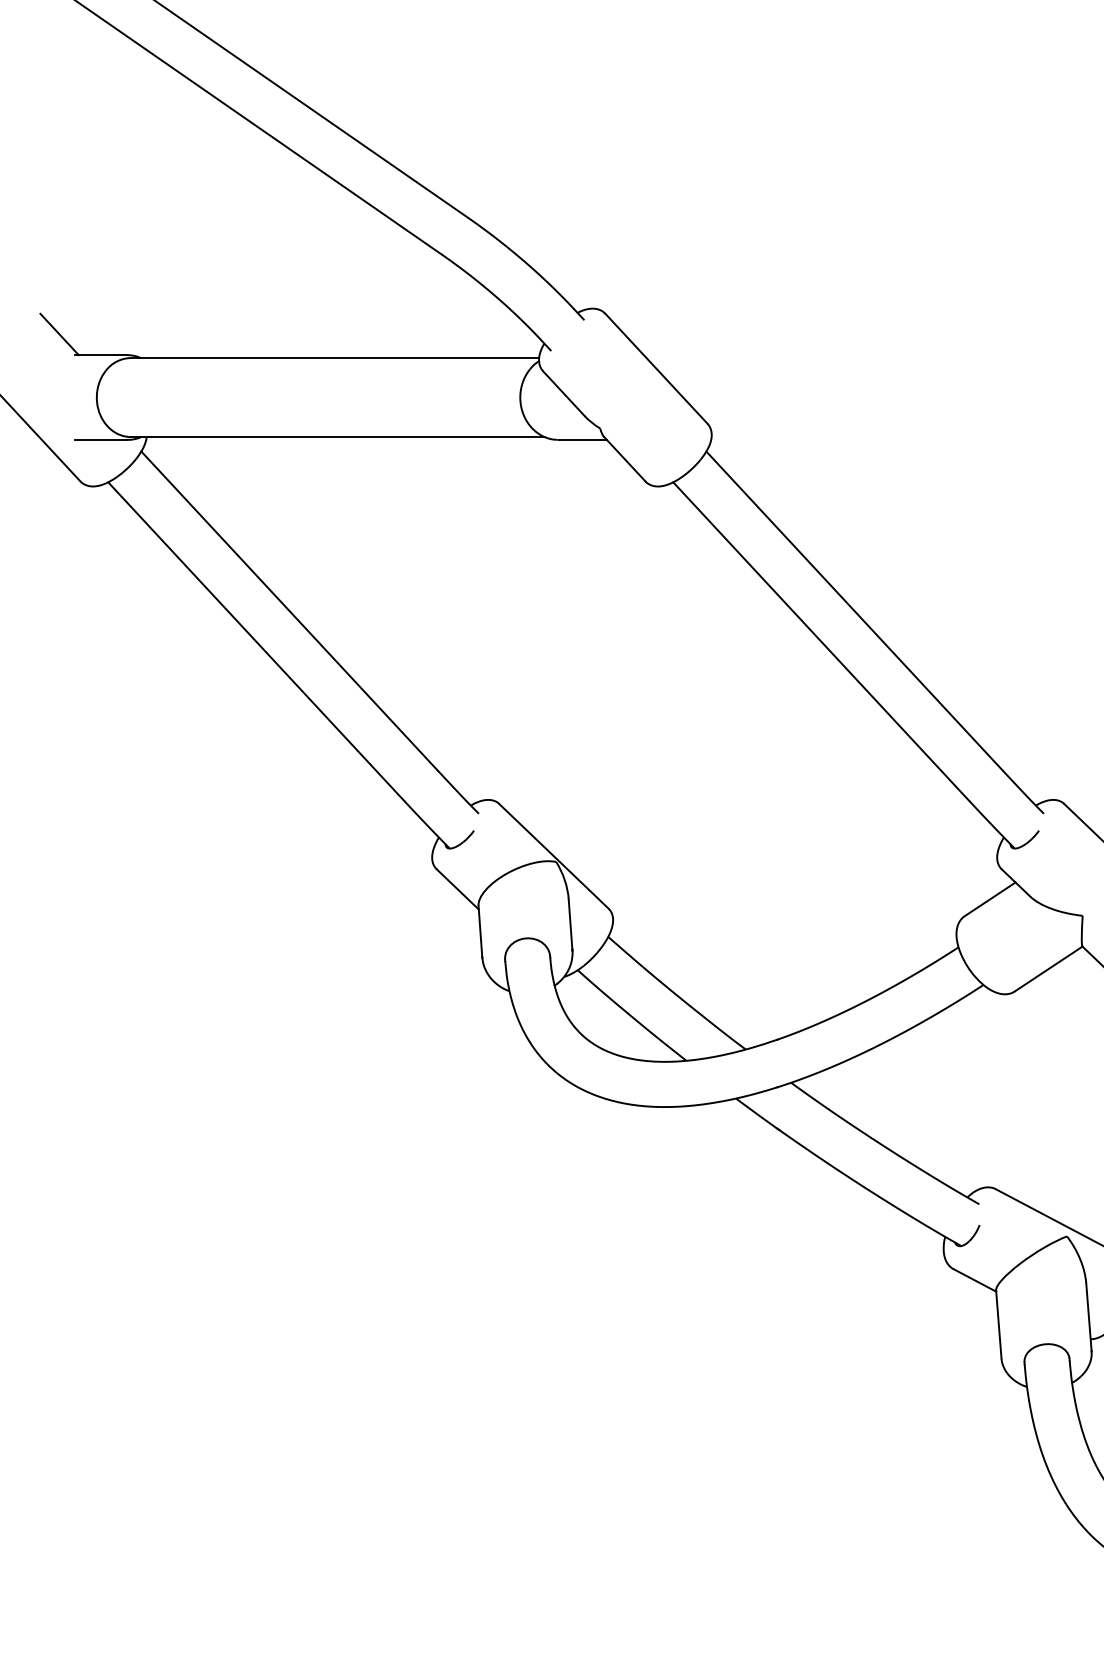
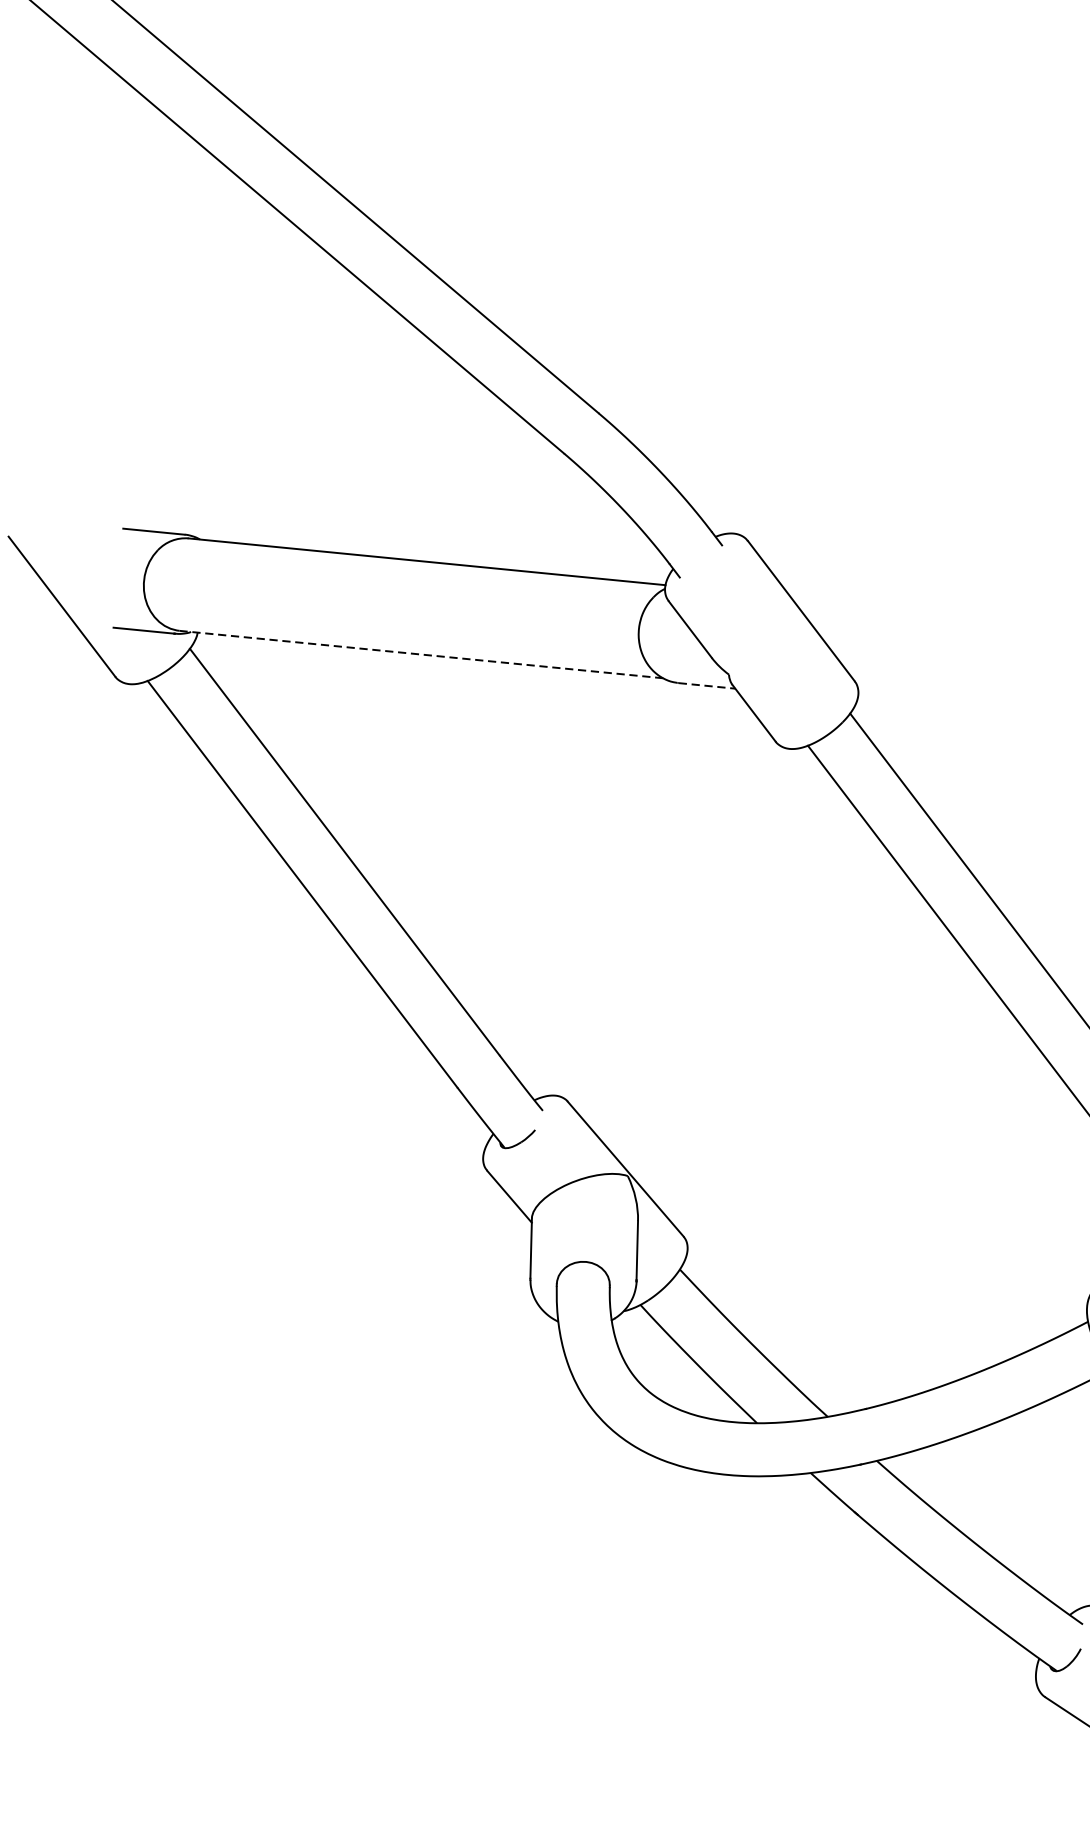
line: (59, 334) -> (107, 502), removed
line: (338, 437) -> (421, 655), solid -> dashed
line: (583, 439) -> (707, 685), solid -> dashed

